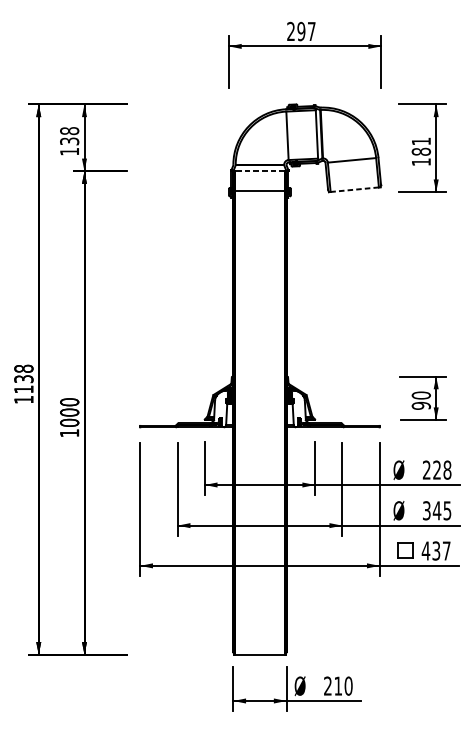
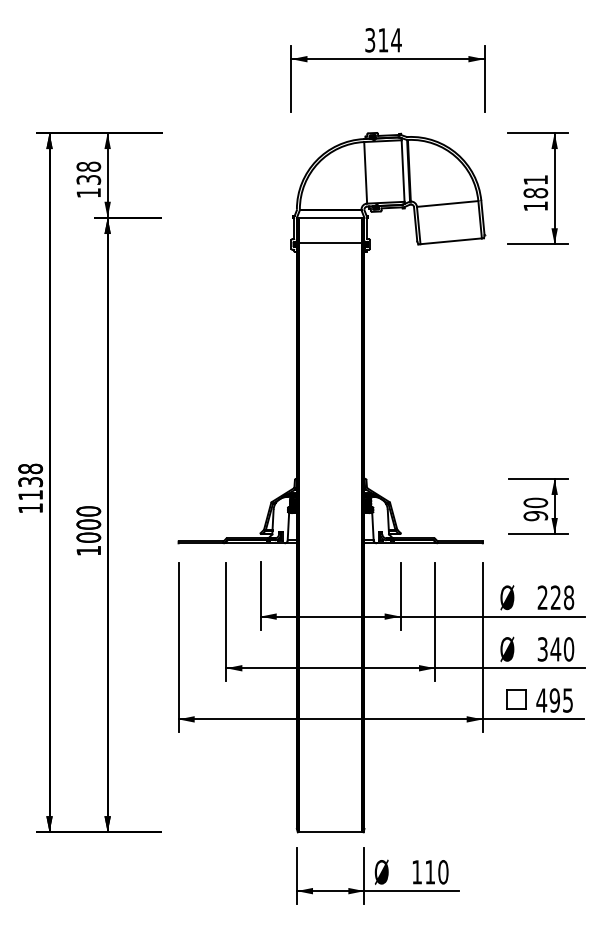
text: (301, 31) -> (383, 40), 297 -> 314
line: (259, 170) -> (330, 217), dashed -> solid
line: (355, 189) -> (451, 241), dashed -> solid
text: (447, 510) -> (568, 649), 345 -> 340
text: (440, 551) -> (560, 700), 437 -> 495
text: (327, 686) -> (416, 872), 210 -> 110

